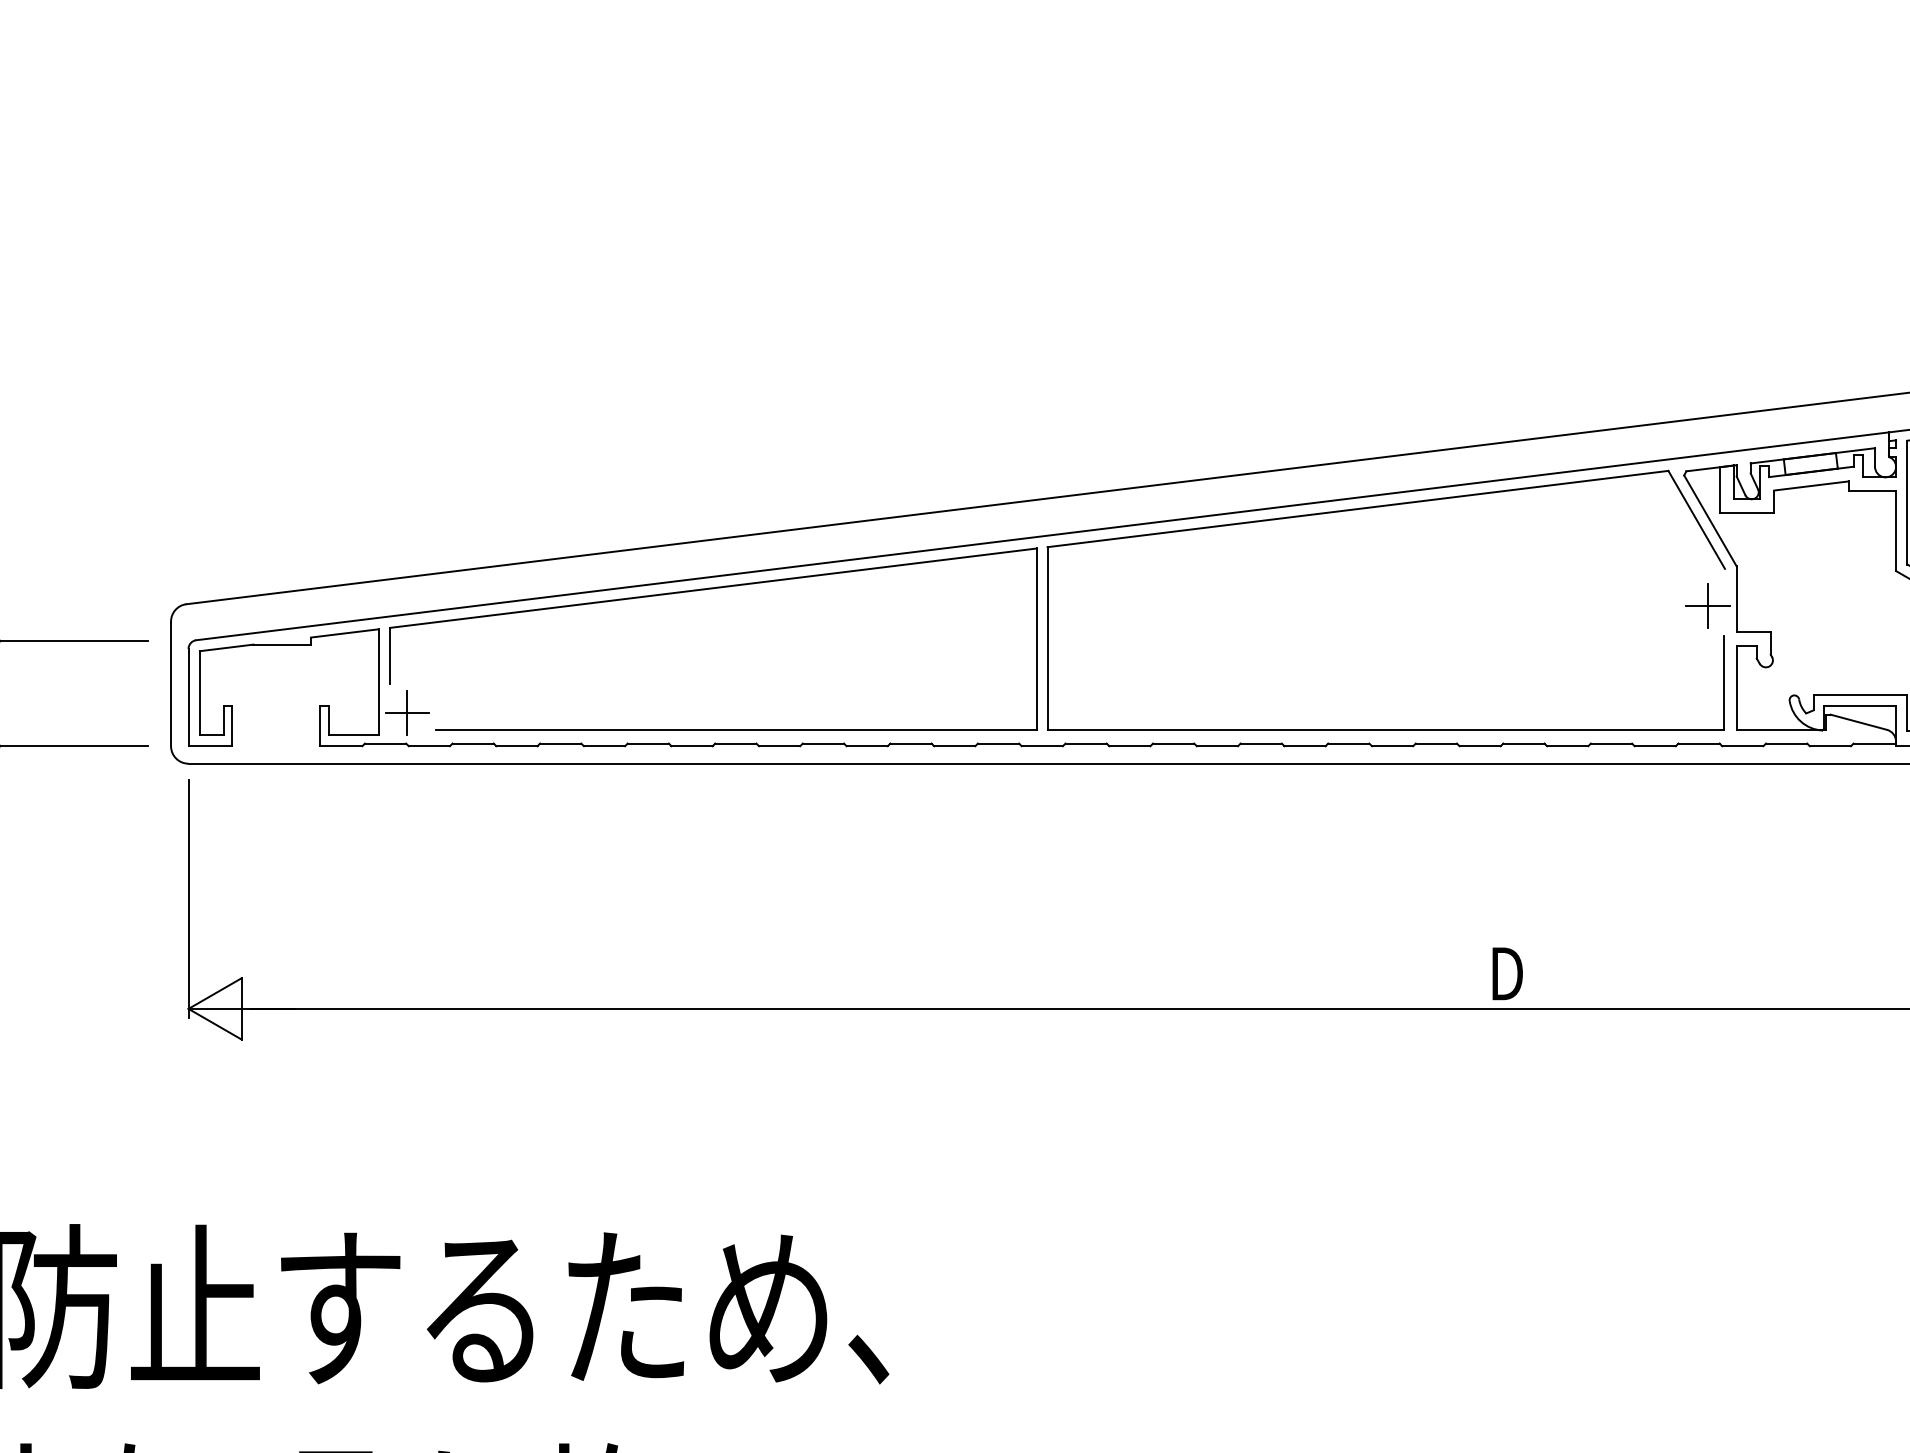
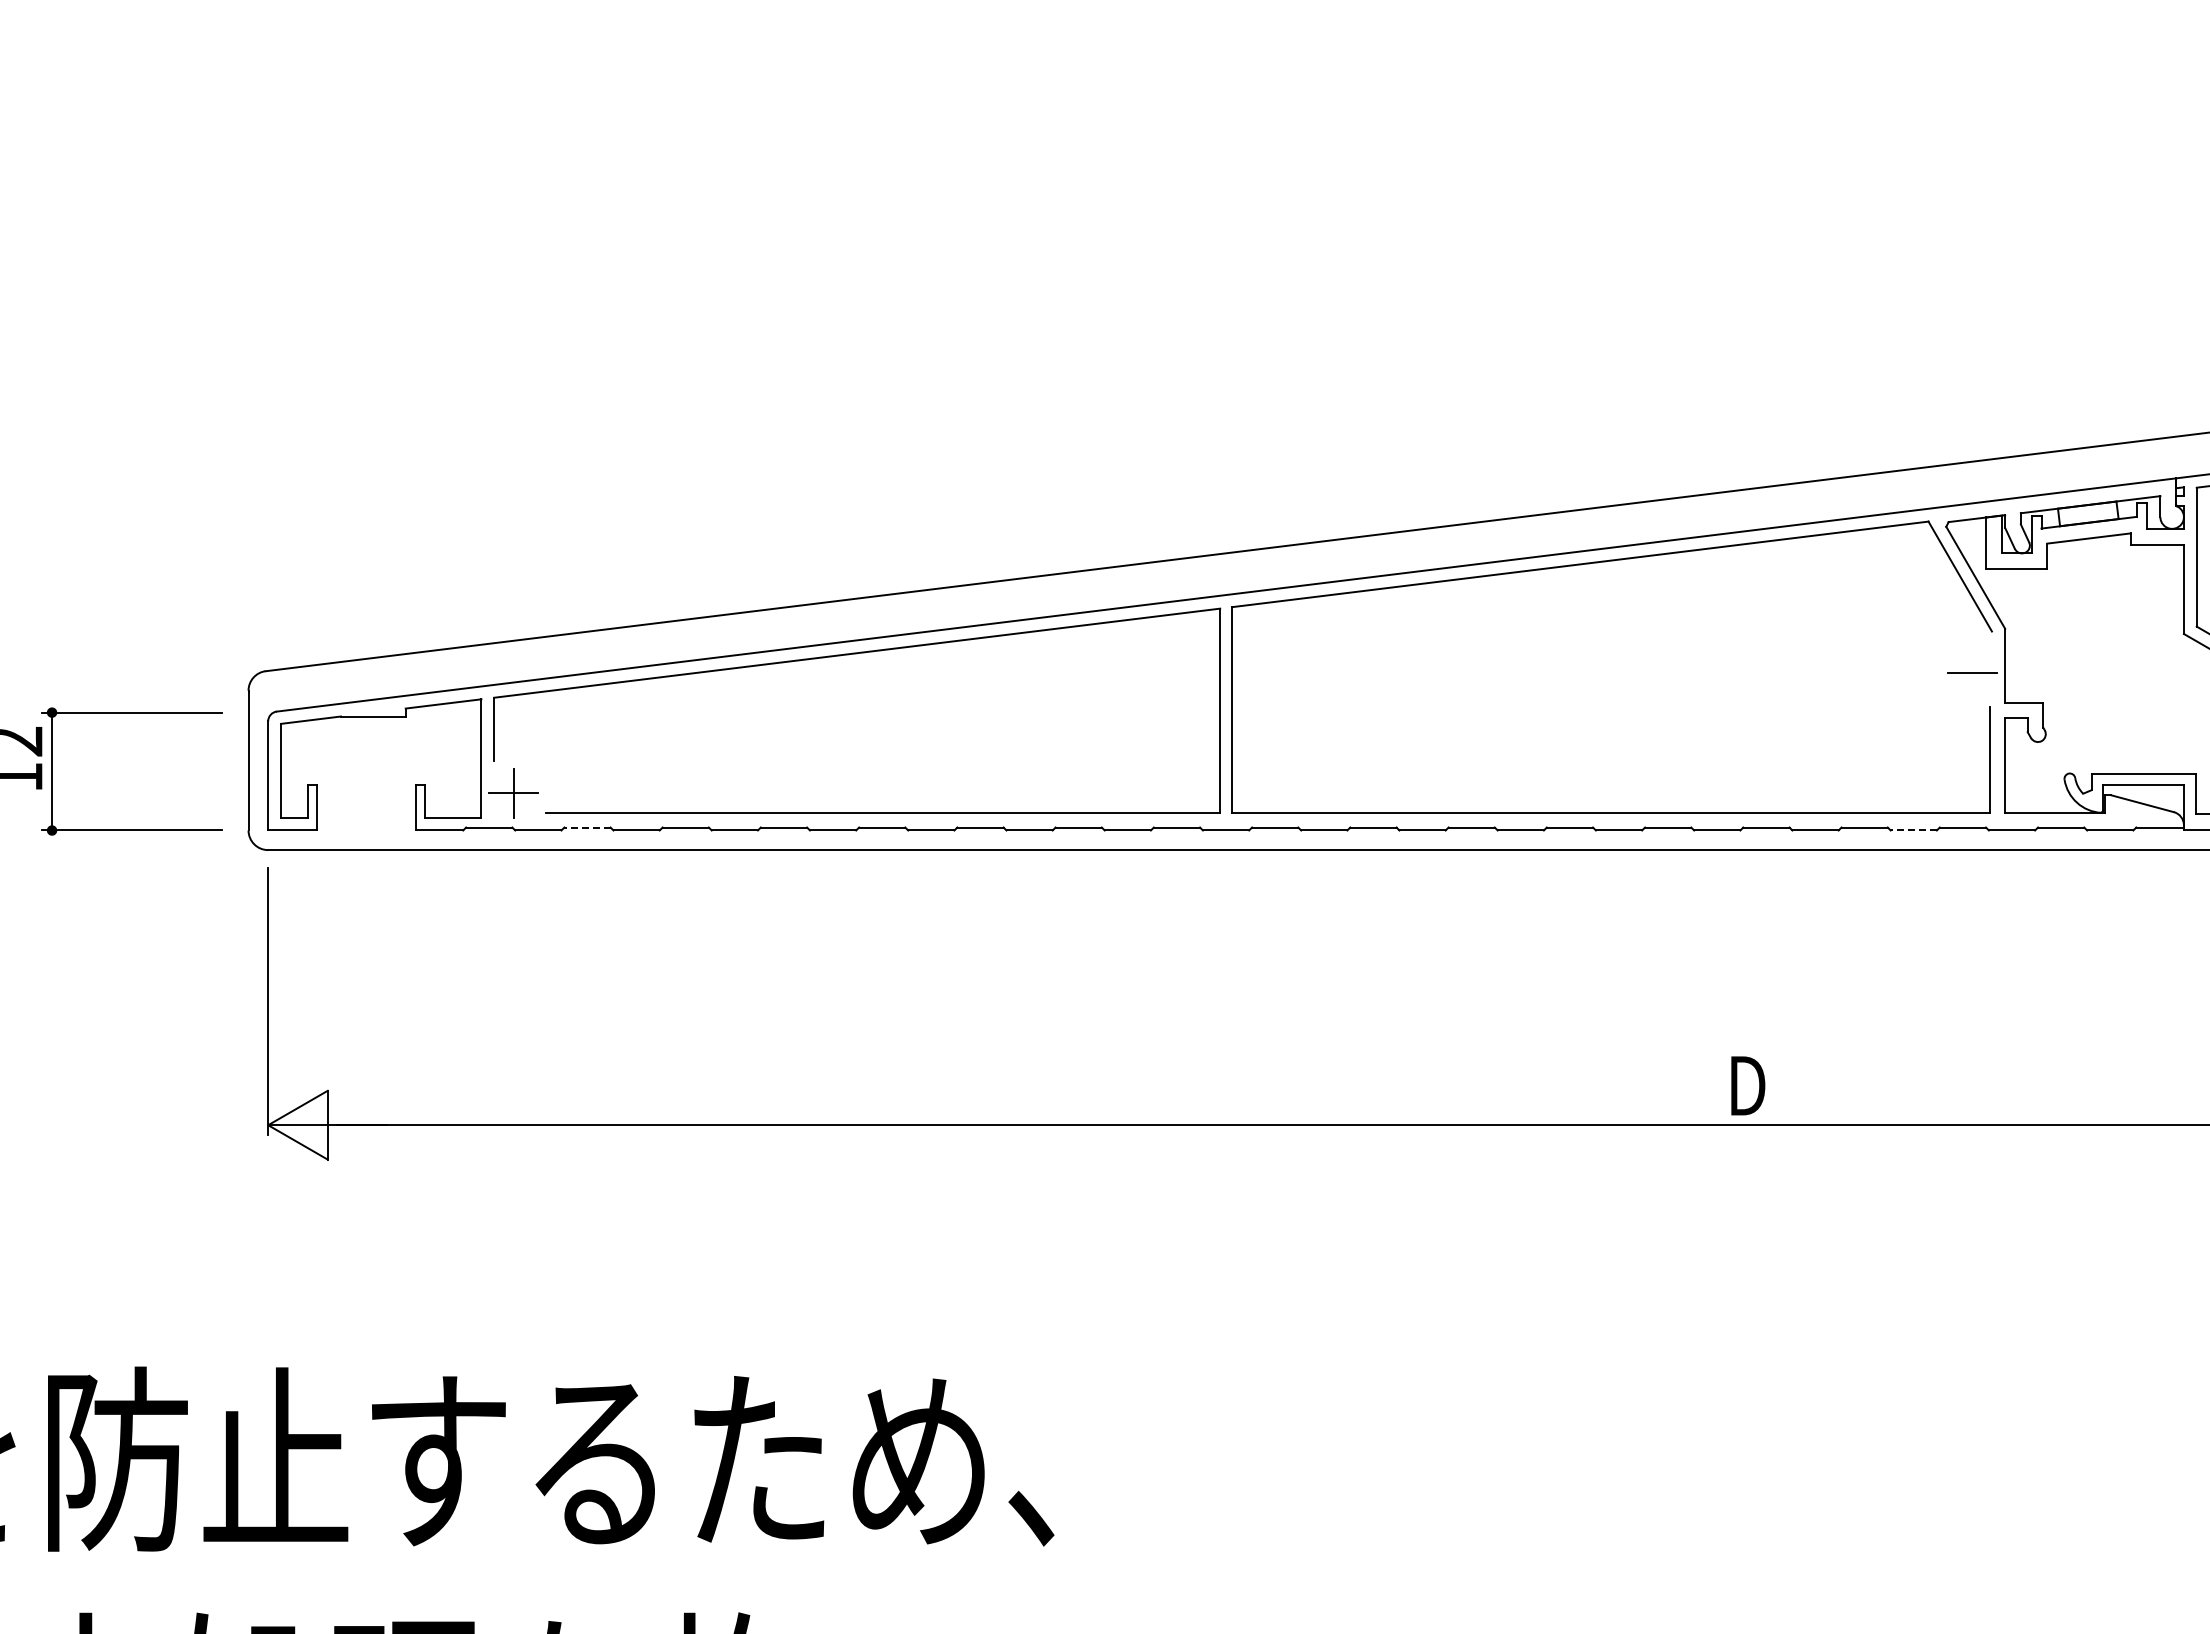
line: (1707, 605) -> (1972, 672), removed
line: (473, 743) -> (587, 827), solid -> dashed
line: (1655, 746) -> (1913, 830), solid -> dashed

